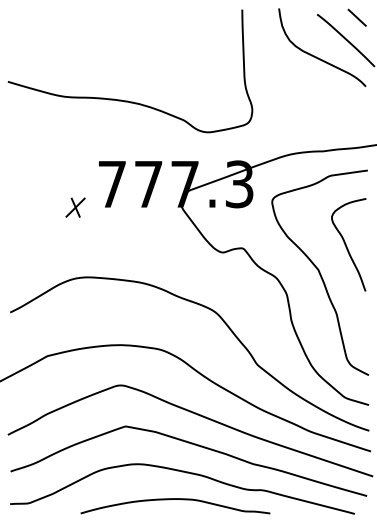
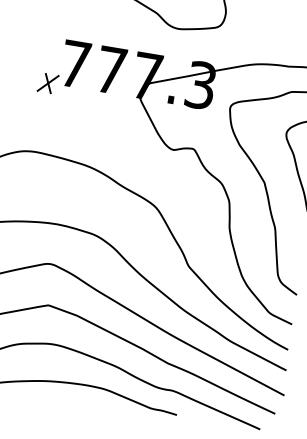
part: (75, 207) -> (48, 83), moved

